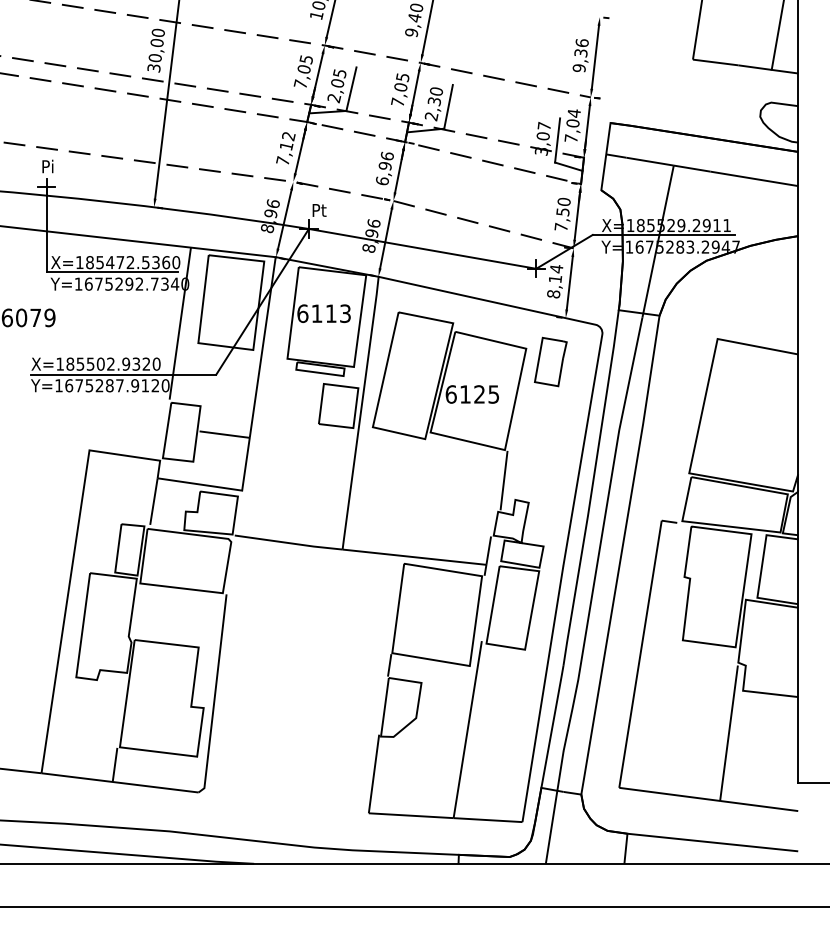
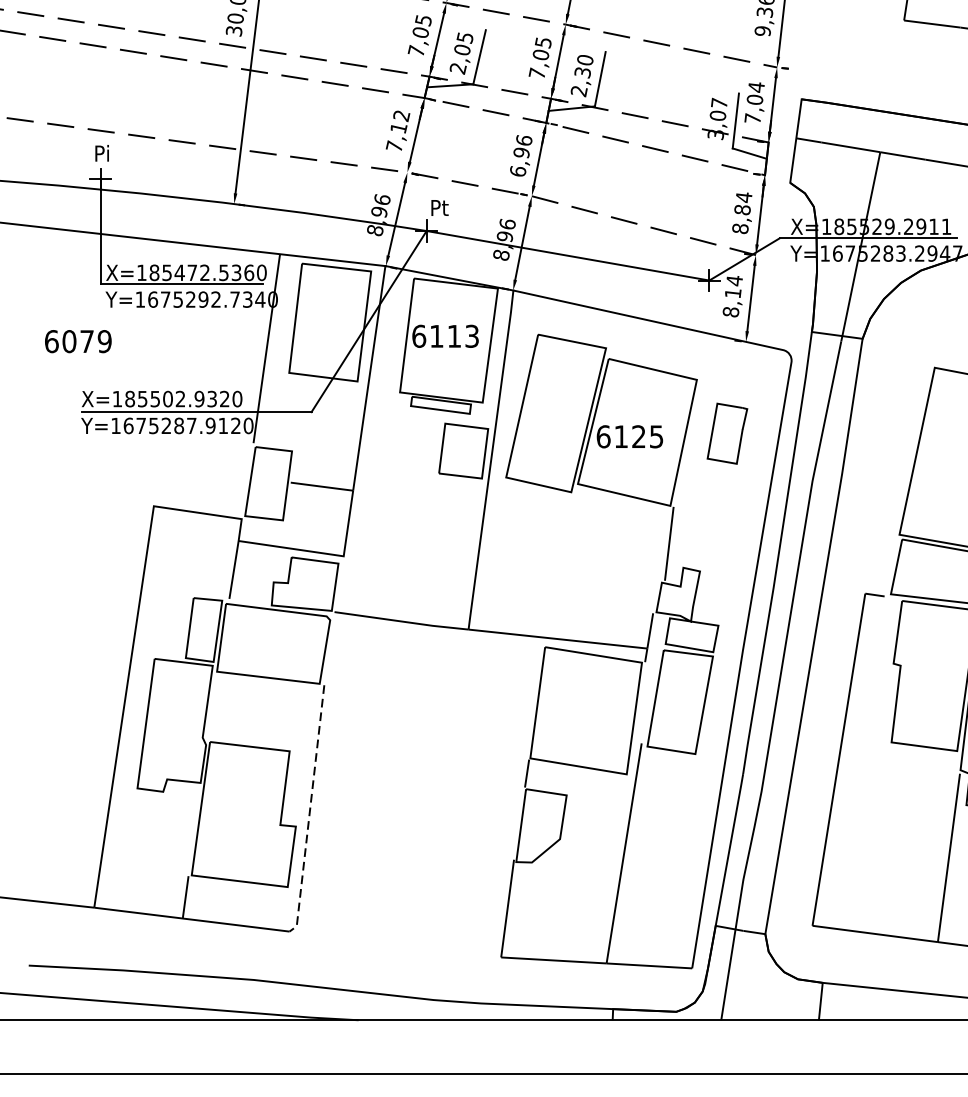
text: (562, 214) -> (741, 213), 7,50 -> 8,84
part: (550, 361) -> (727, 433), moved
line: (214, 696) -> (309, 812), solid -> dashed

